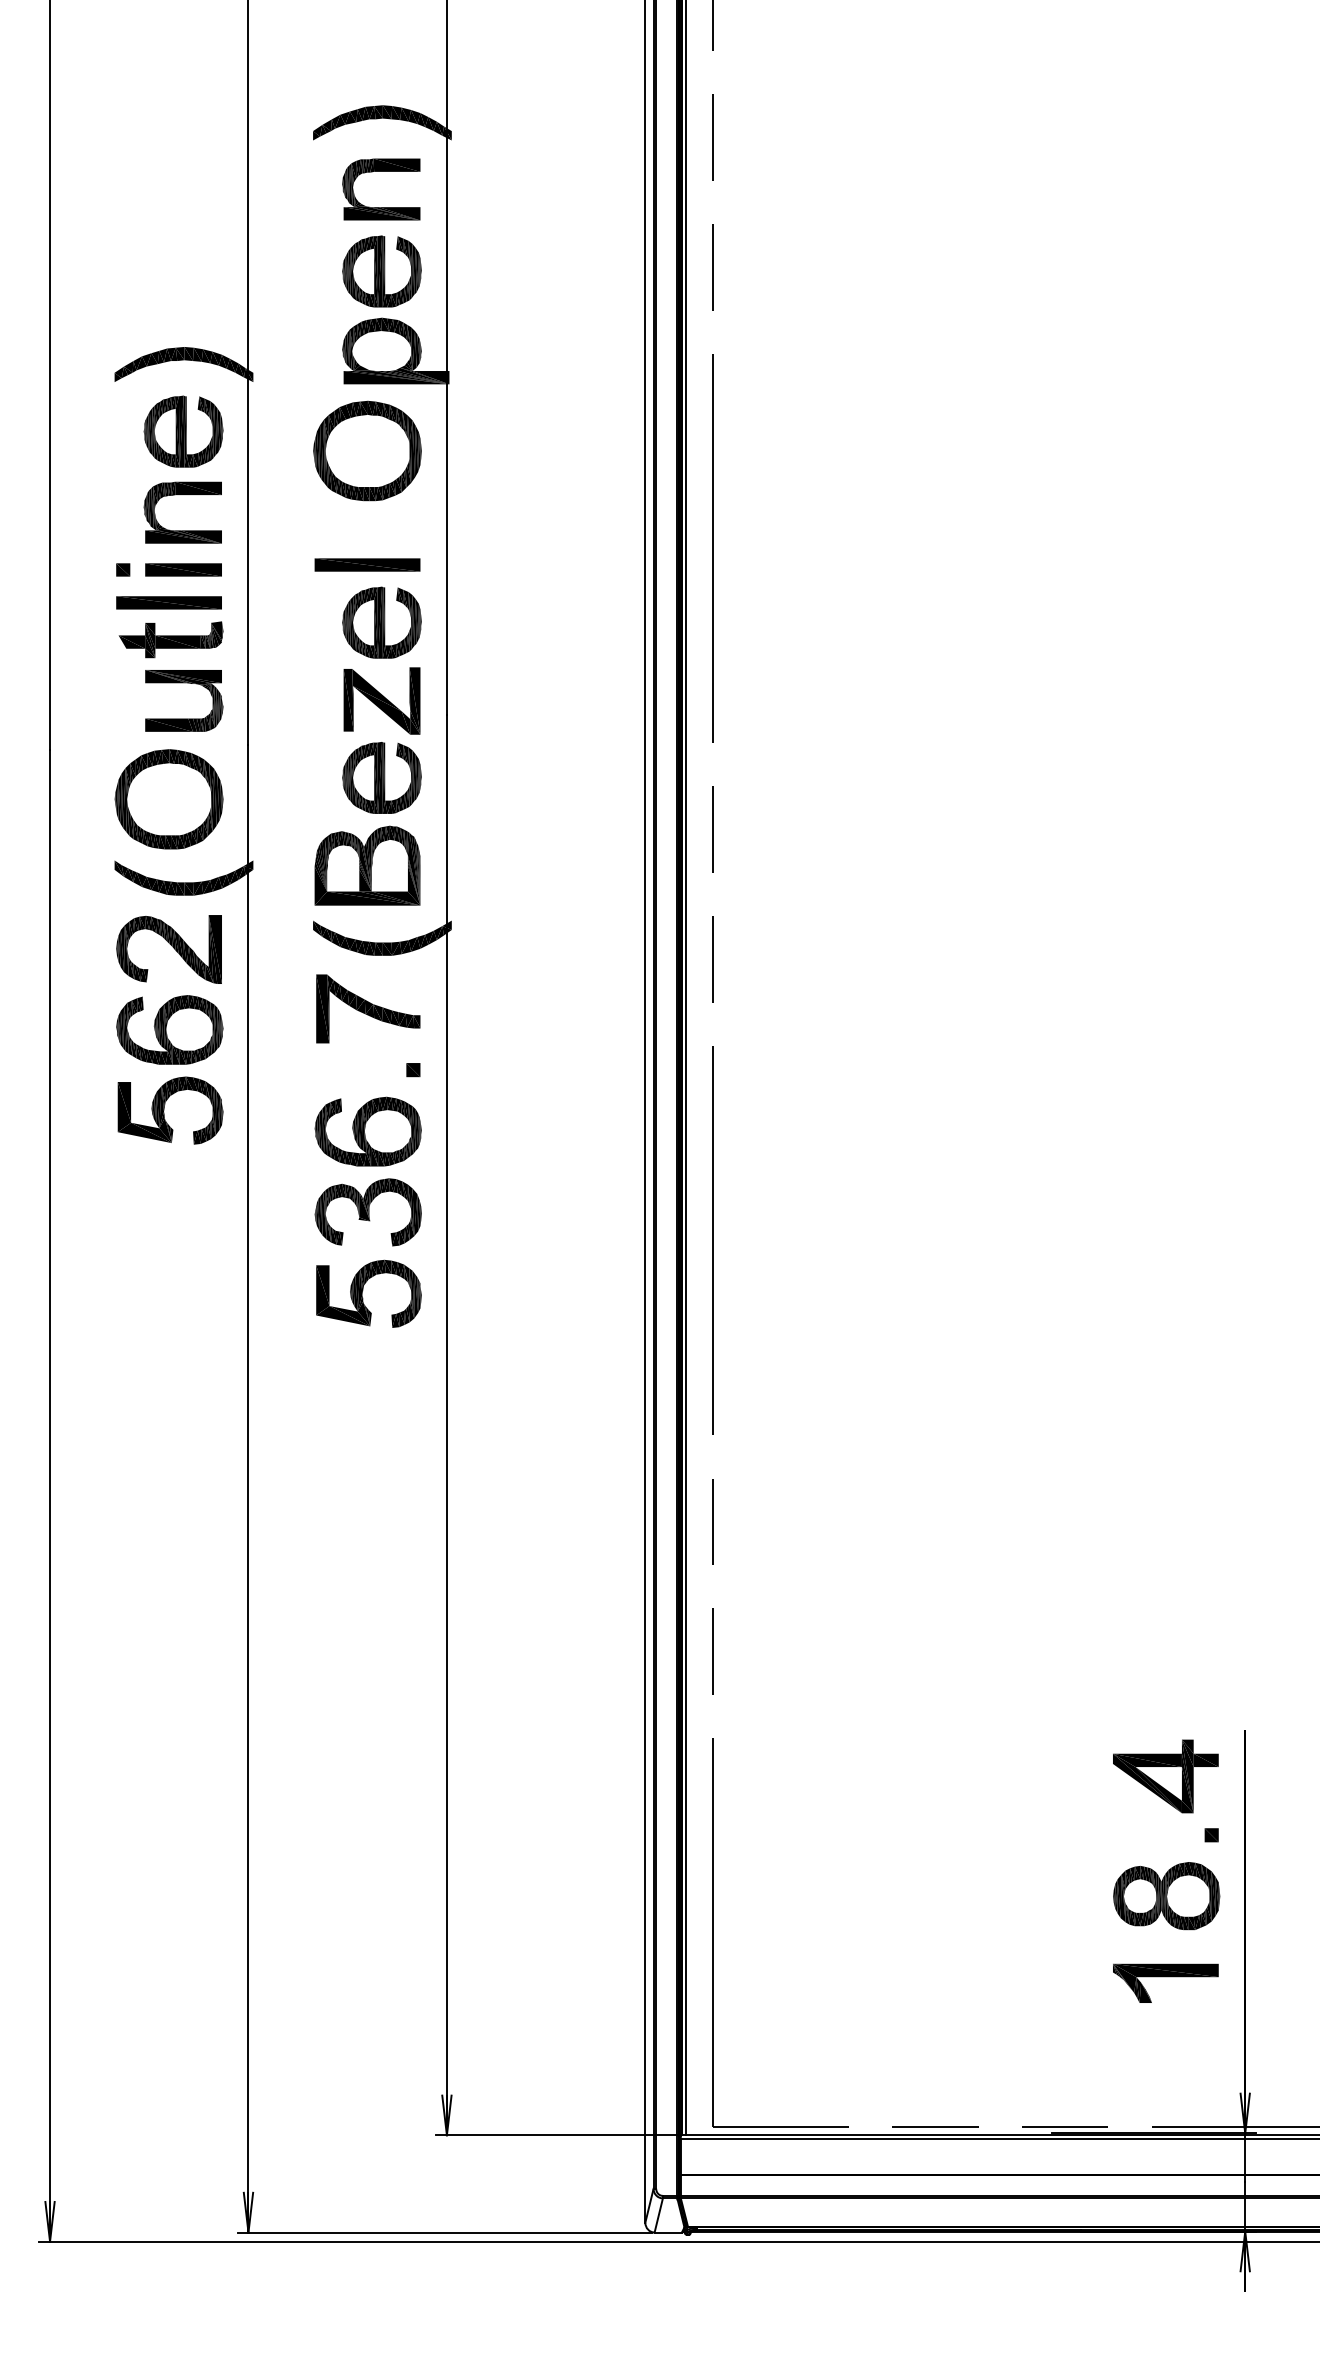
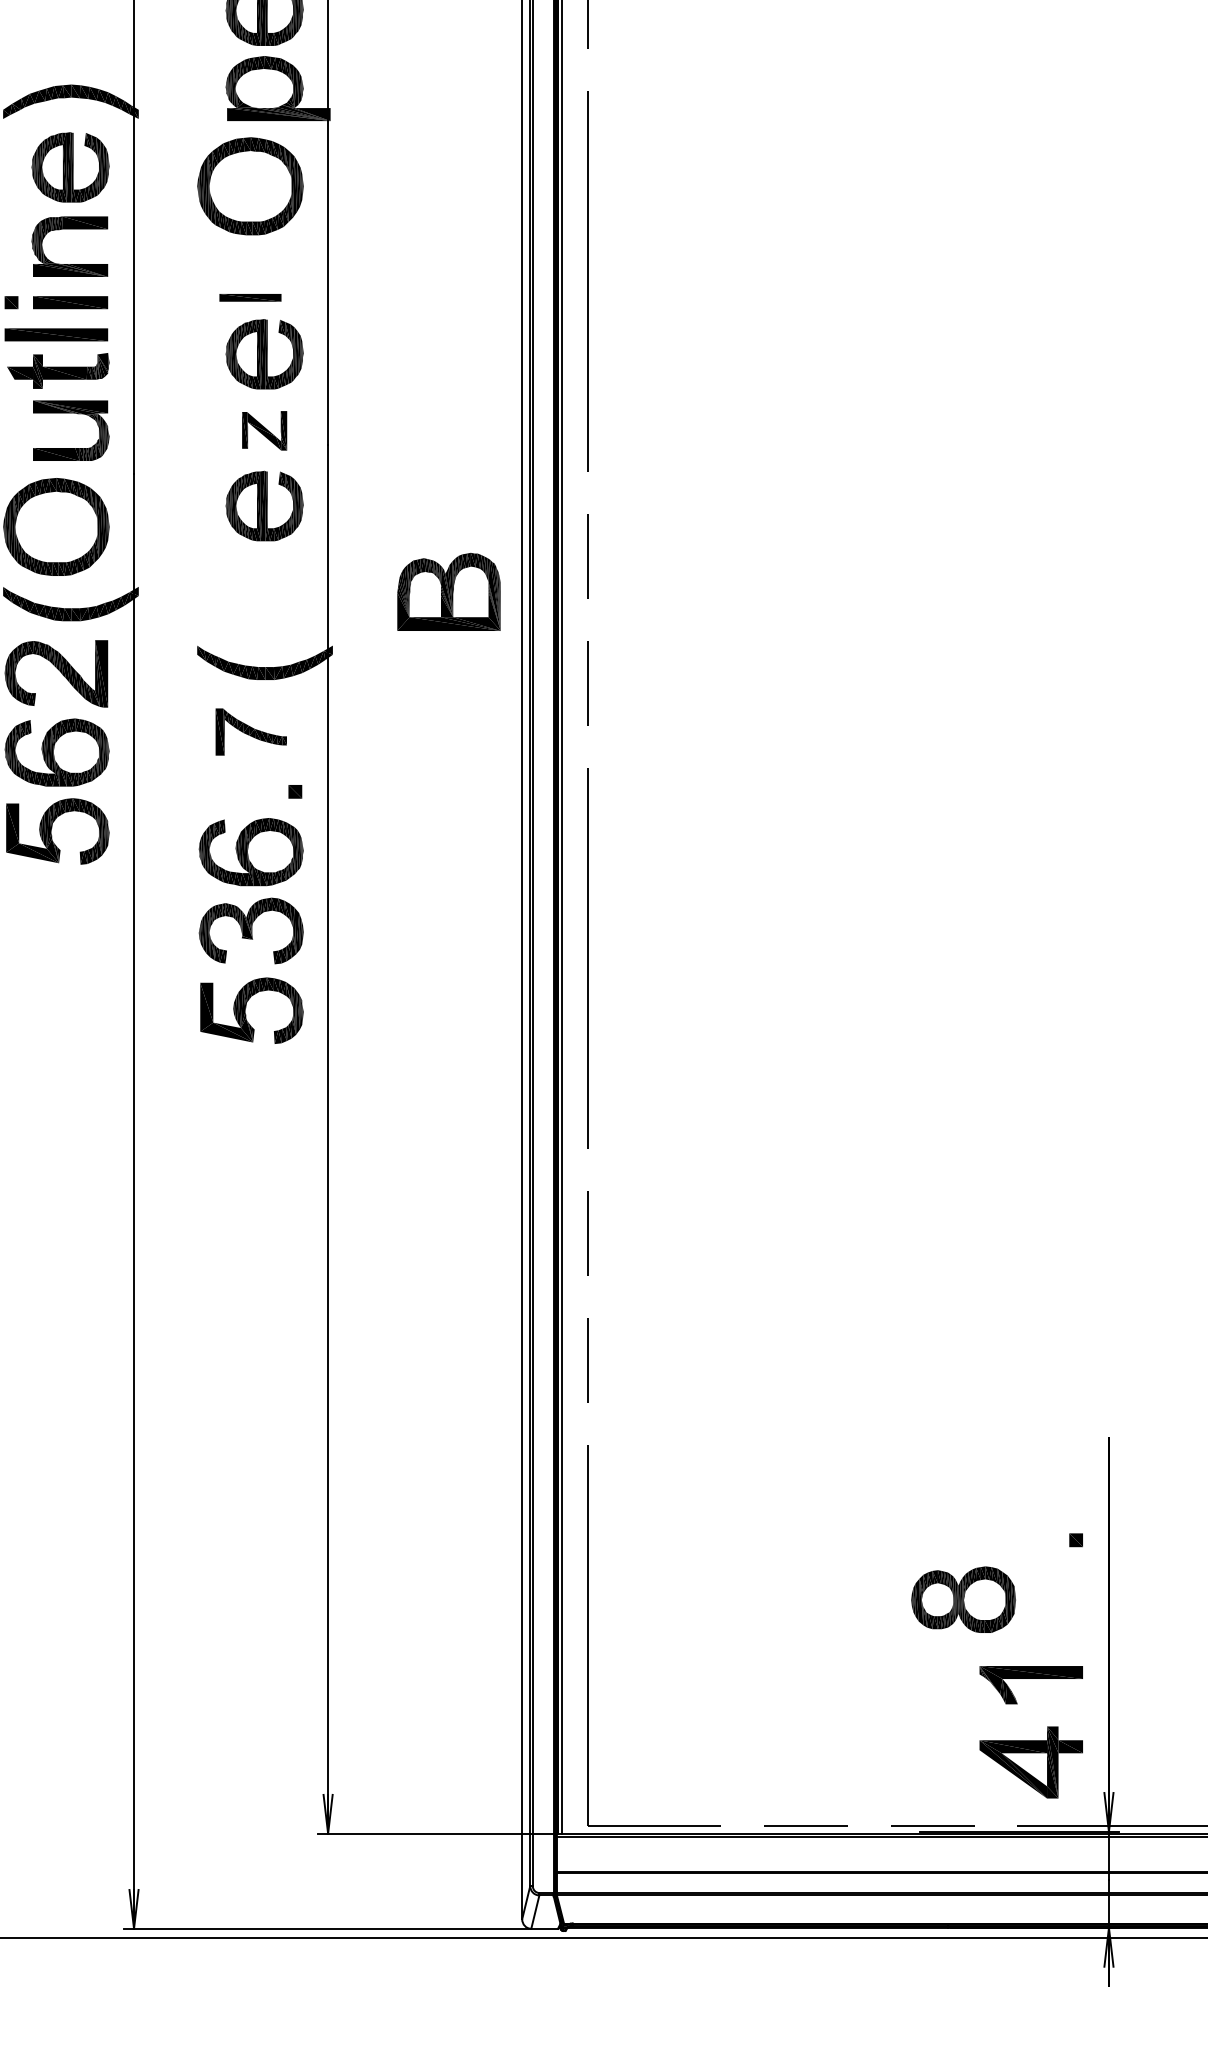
part: (367, 564) -> (250, 297), size x0.6
part: (381, 700) -> (264, 430), size x0.6
part: (367, 865) -> (449, 591), moved
part: (368, 1008) -> (251, 731), size x0.7
part: (1165, 1776) -> (1030, 1762), moved
part: (1166, 1896) -> (963, 1600), moved

